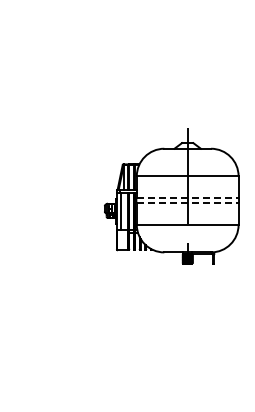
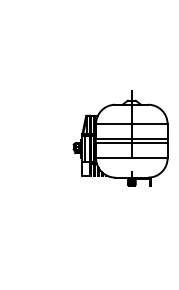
line: (187, 197) -> (131, 139), dashed -> solid
line: (187, 203) -> (131, 143), dashed -> solid

